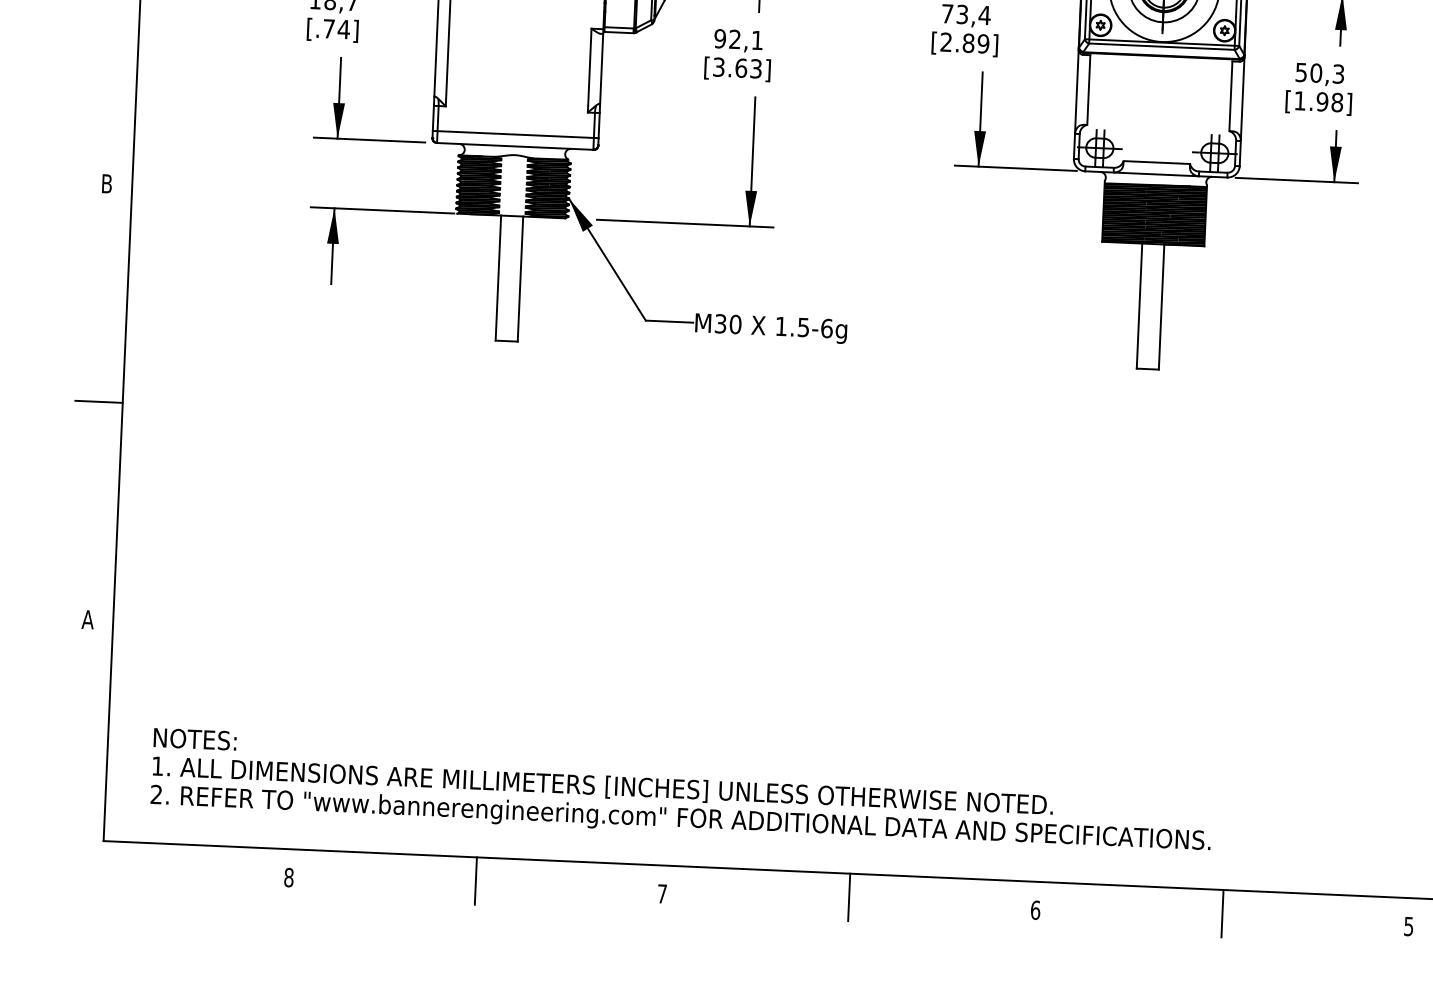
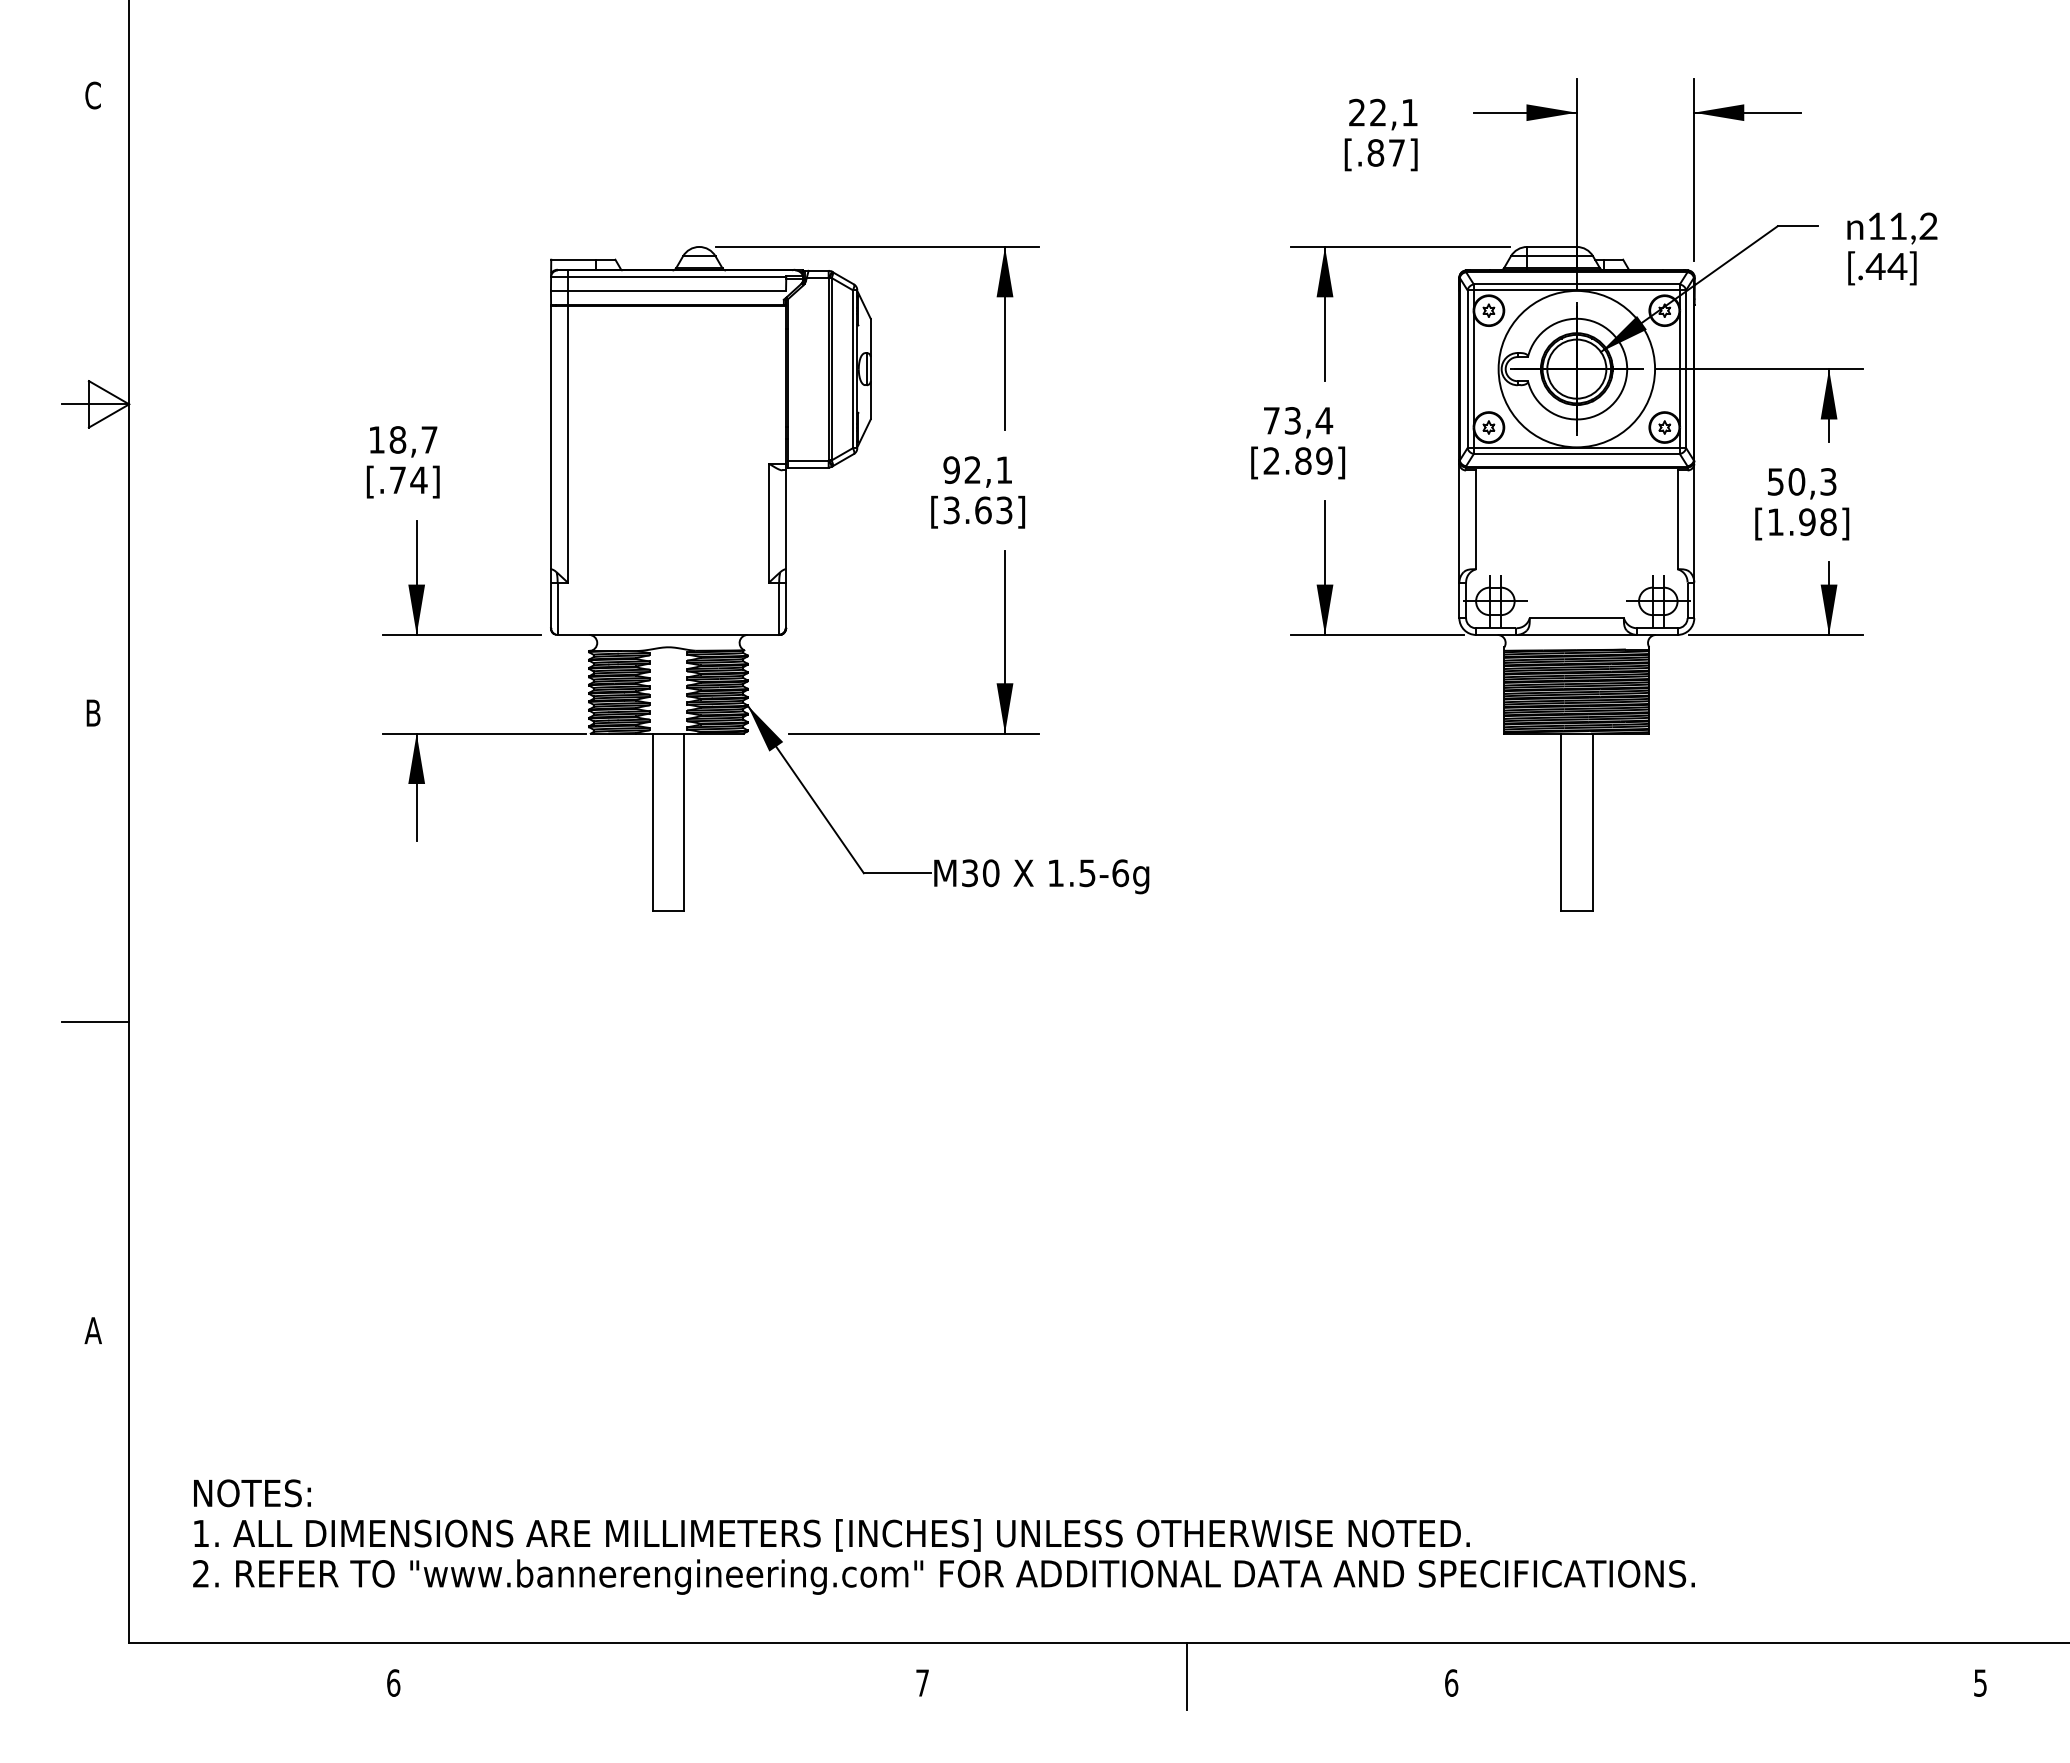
line: (515, 134) -> (667, 618), removed
text: (288, 877) -> (393, 1682), 8 -> 6
line: (476, 880) -> (658, 1675), removed
line: (1222, 913) -> (1716, 1675), removed

